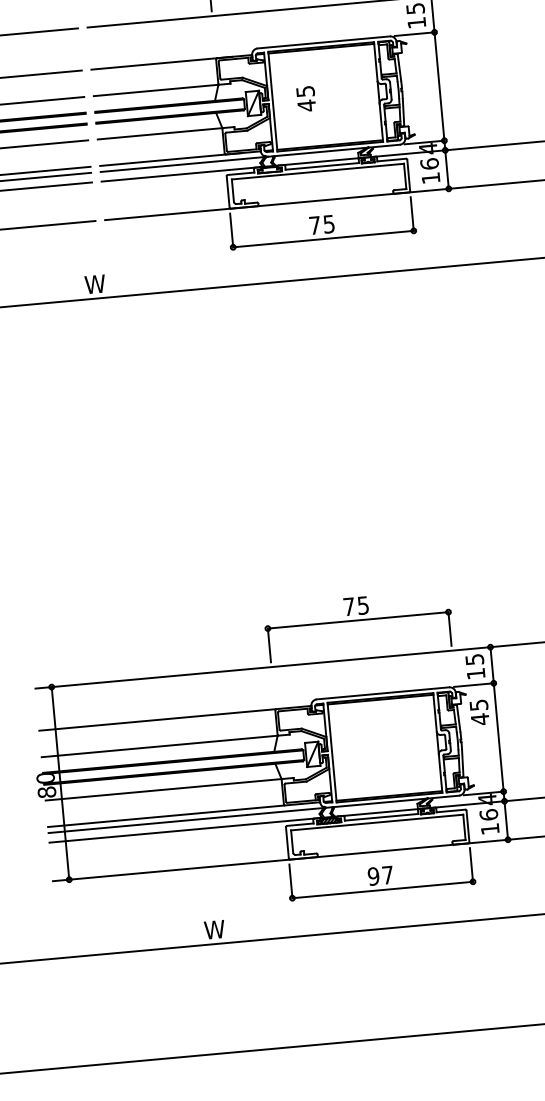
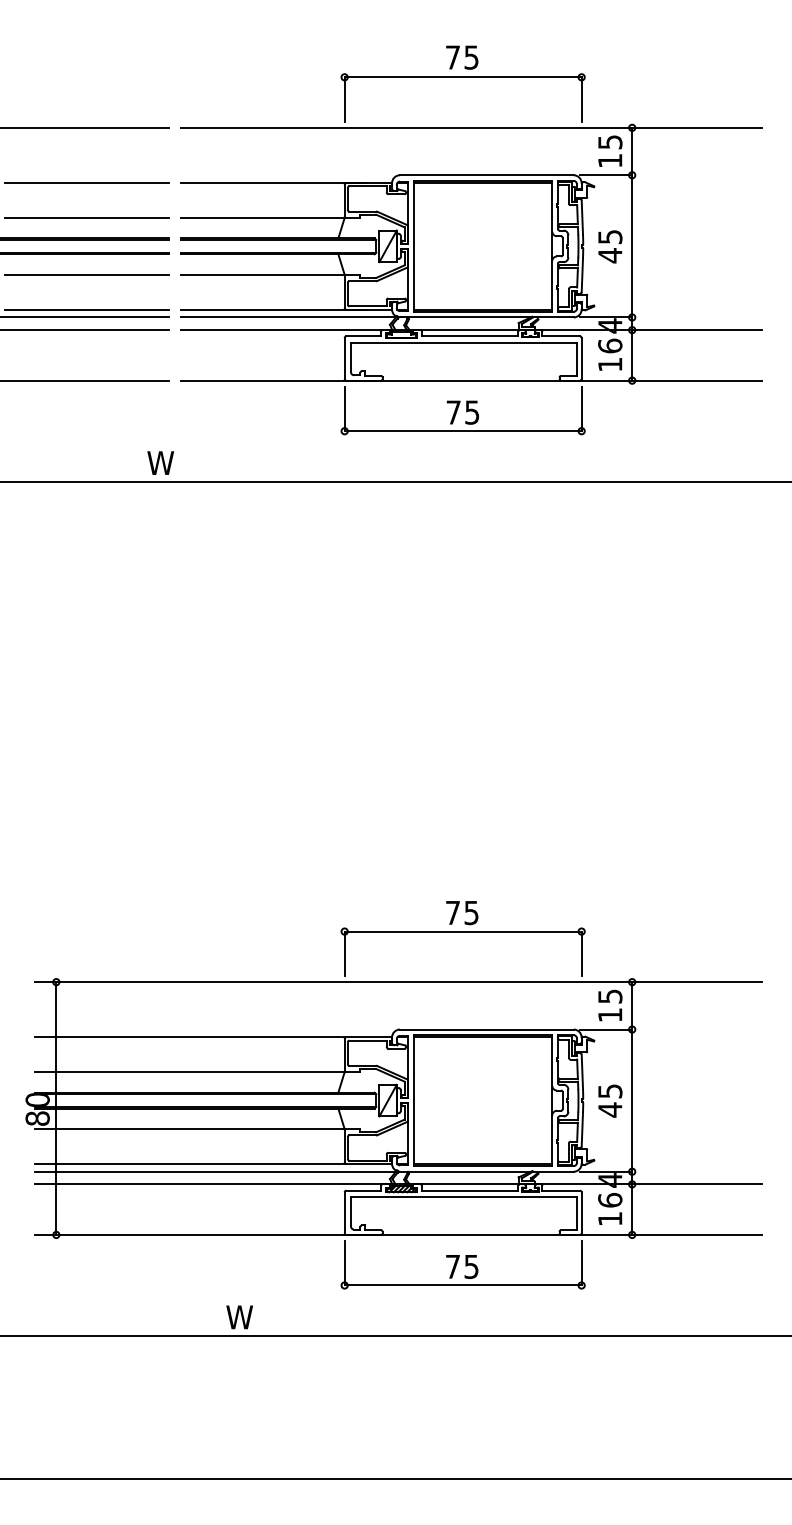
text: (306, 98) -> (610, 246), moved
text: (479, 712) -> (610, 1100), moved
text: (380, 875) -> (461, 1266), 97 -> 75

